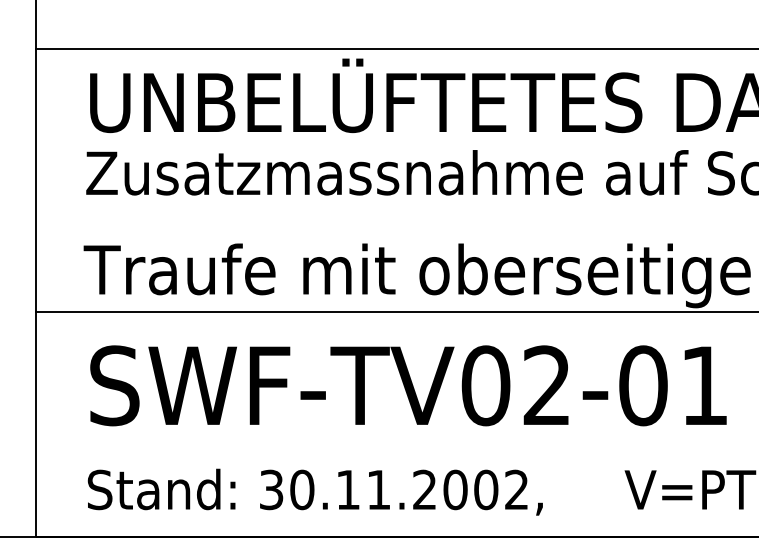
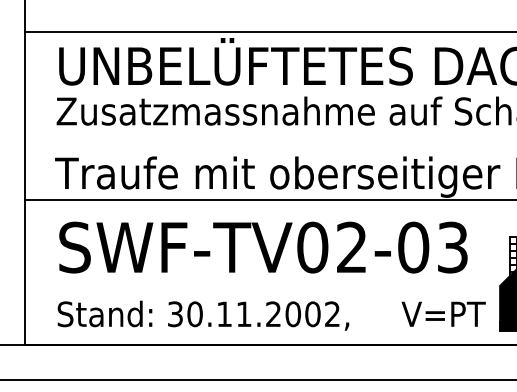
text: (704, 385) -> (452, 247), SWF-TV02-01 -> SWF-TV02-03

